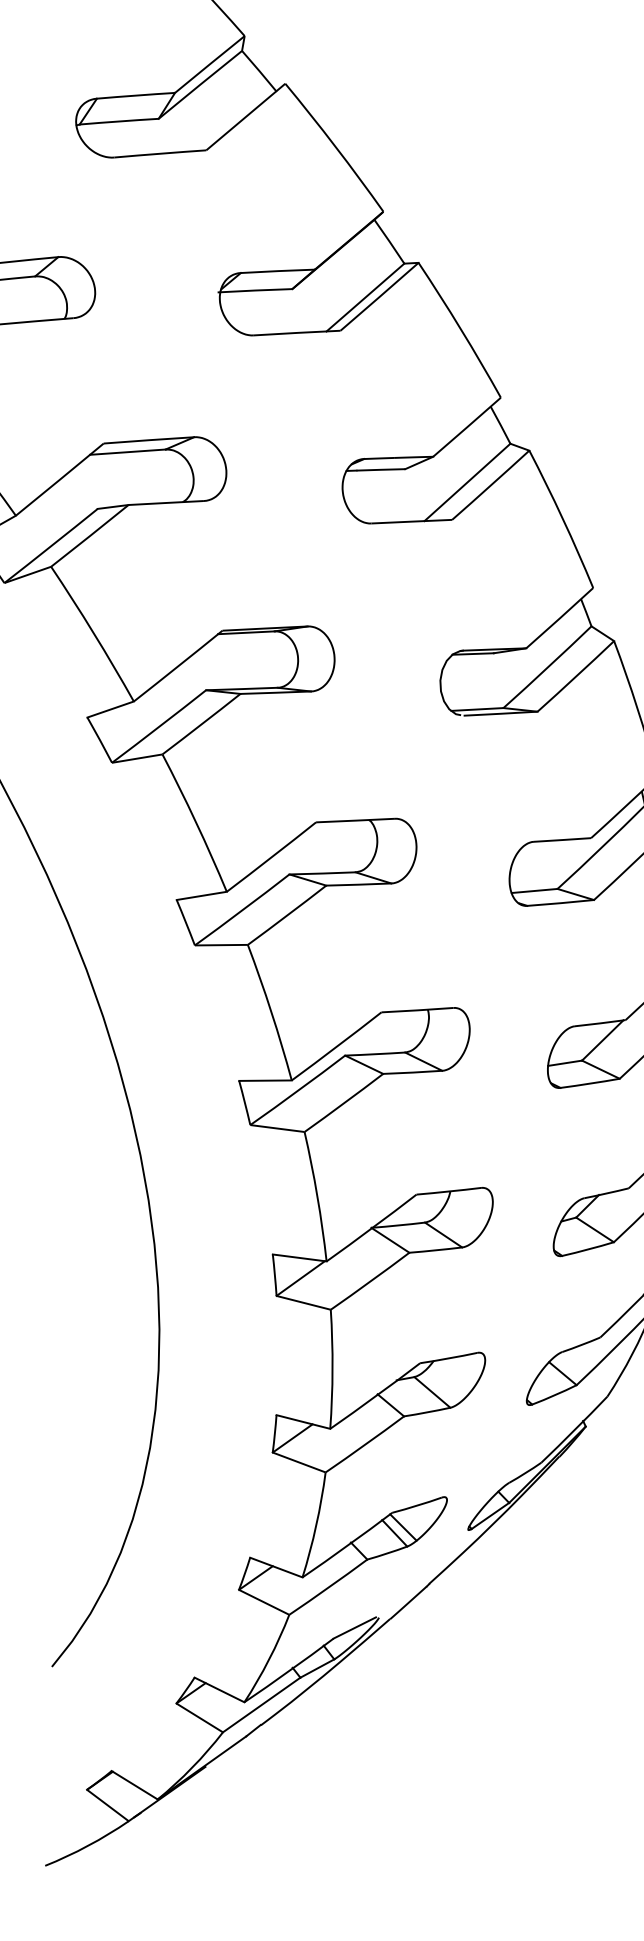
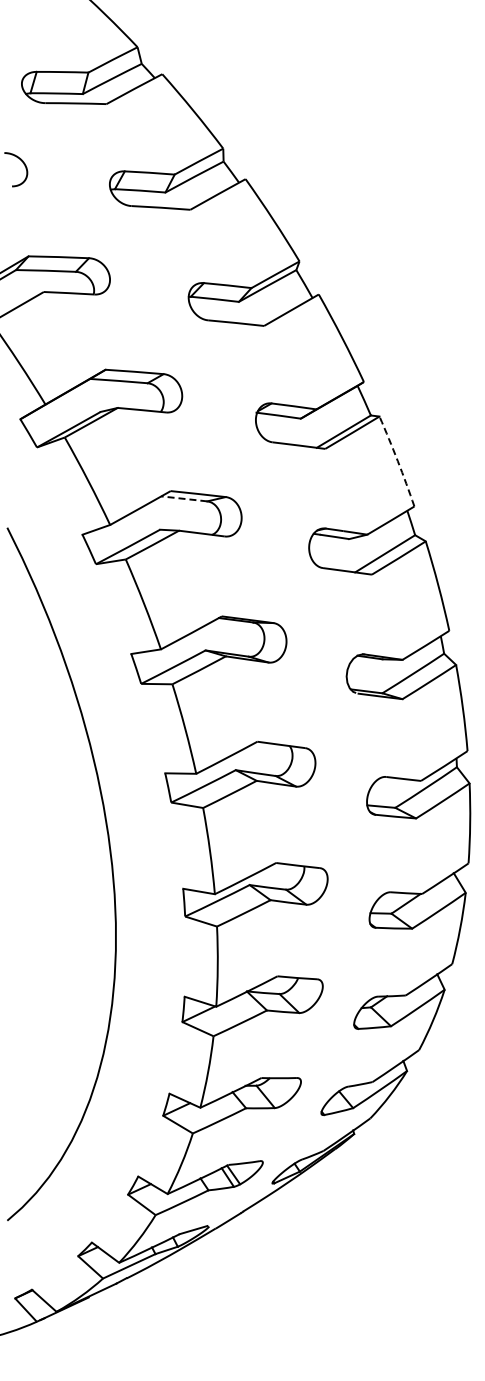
arc: (460, 330) -> (397, 461), solid -> dashed
line: (126, 451) -> (183, 498), solid -> dashed

